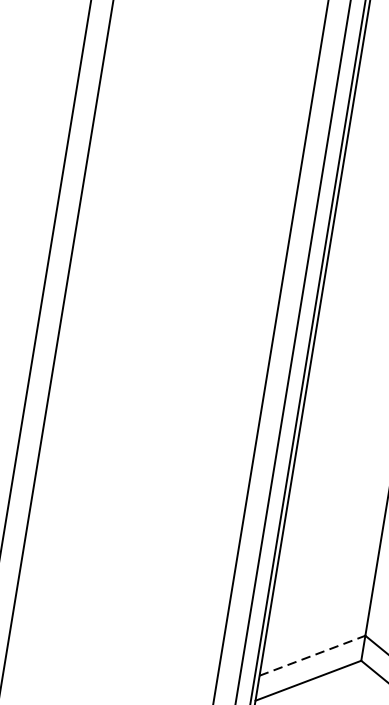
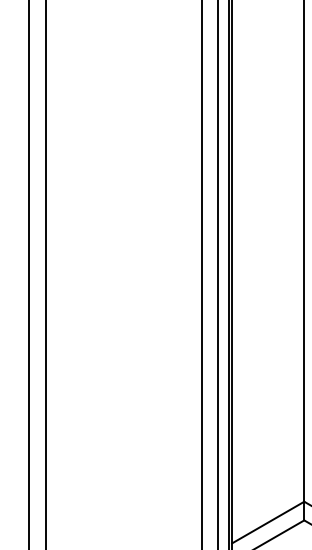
line: (312, 655) -> (268, 522), dashed -> solid

